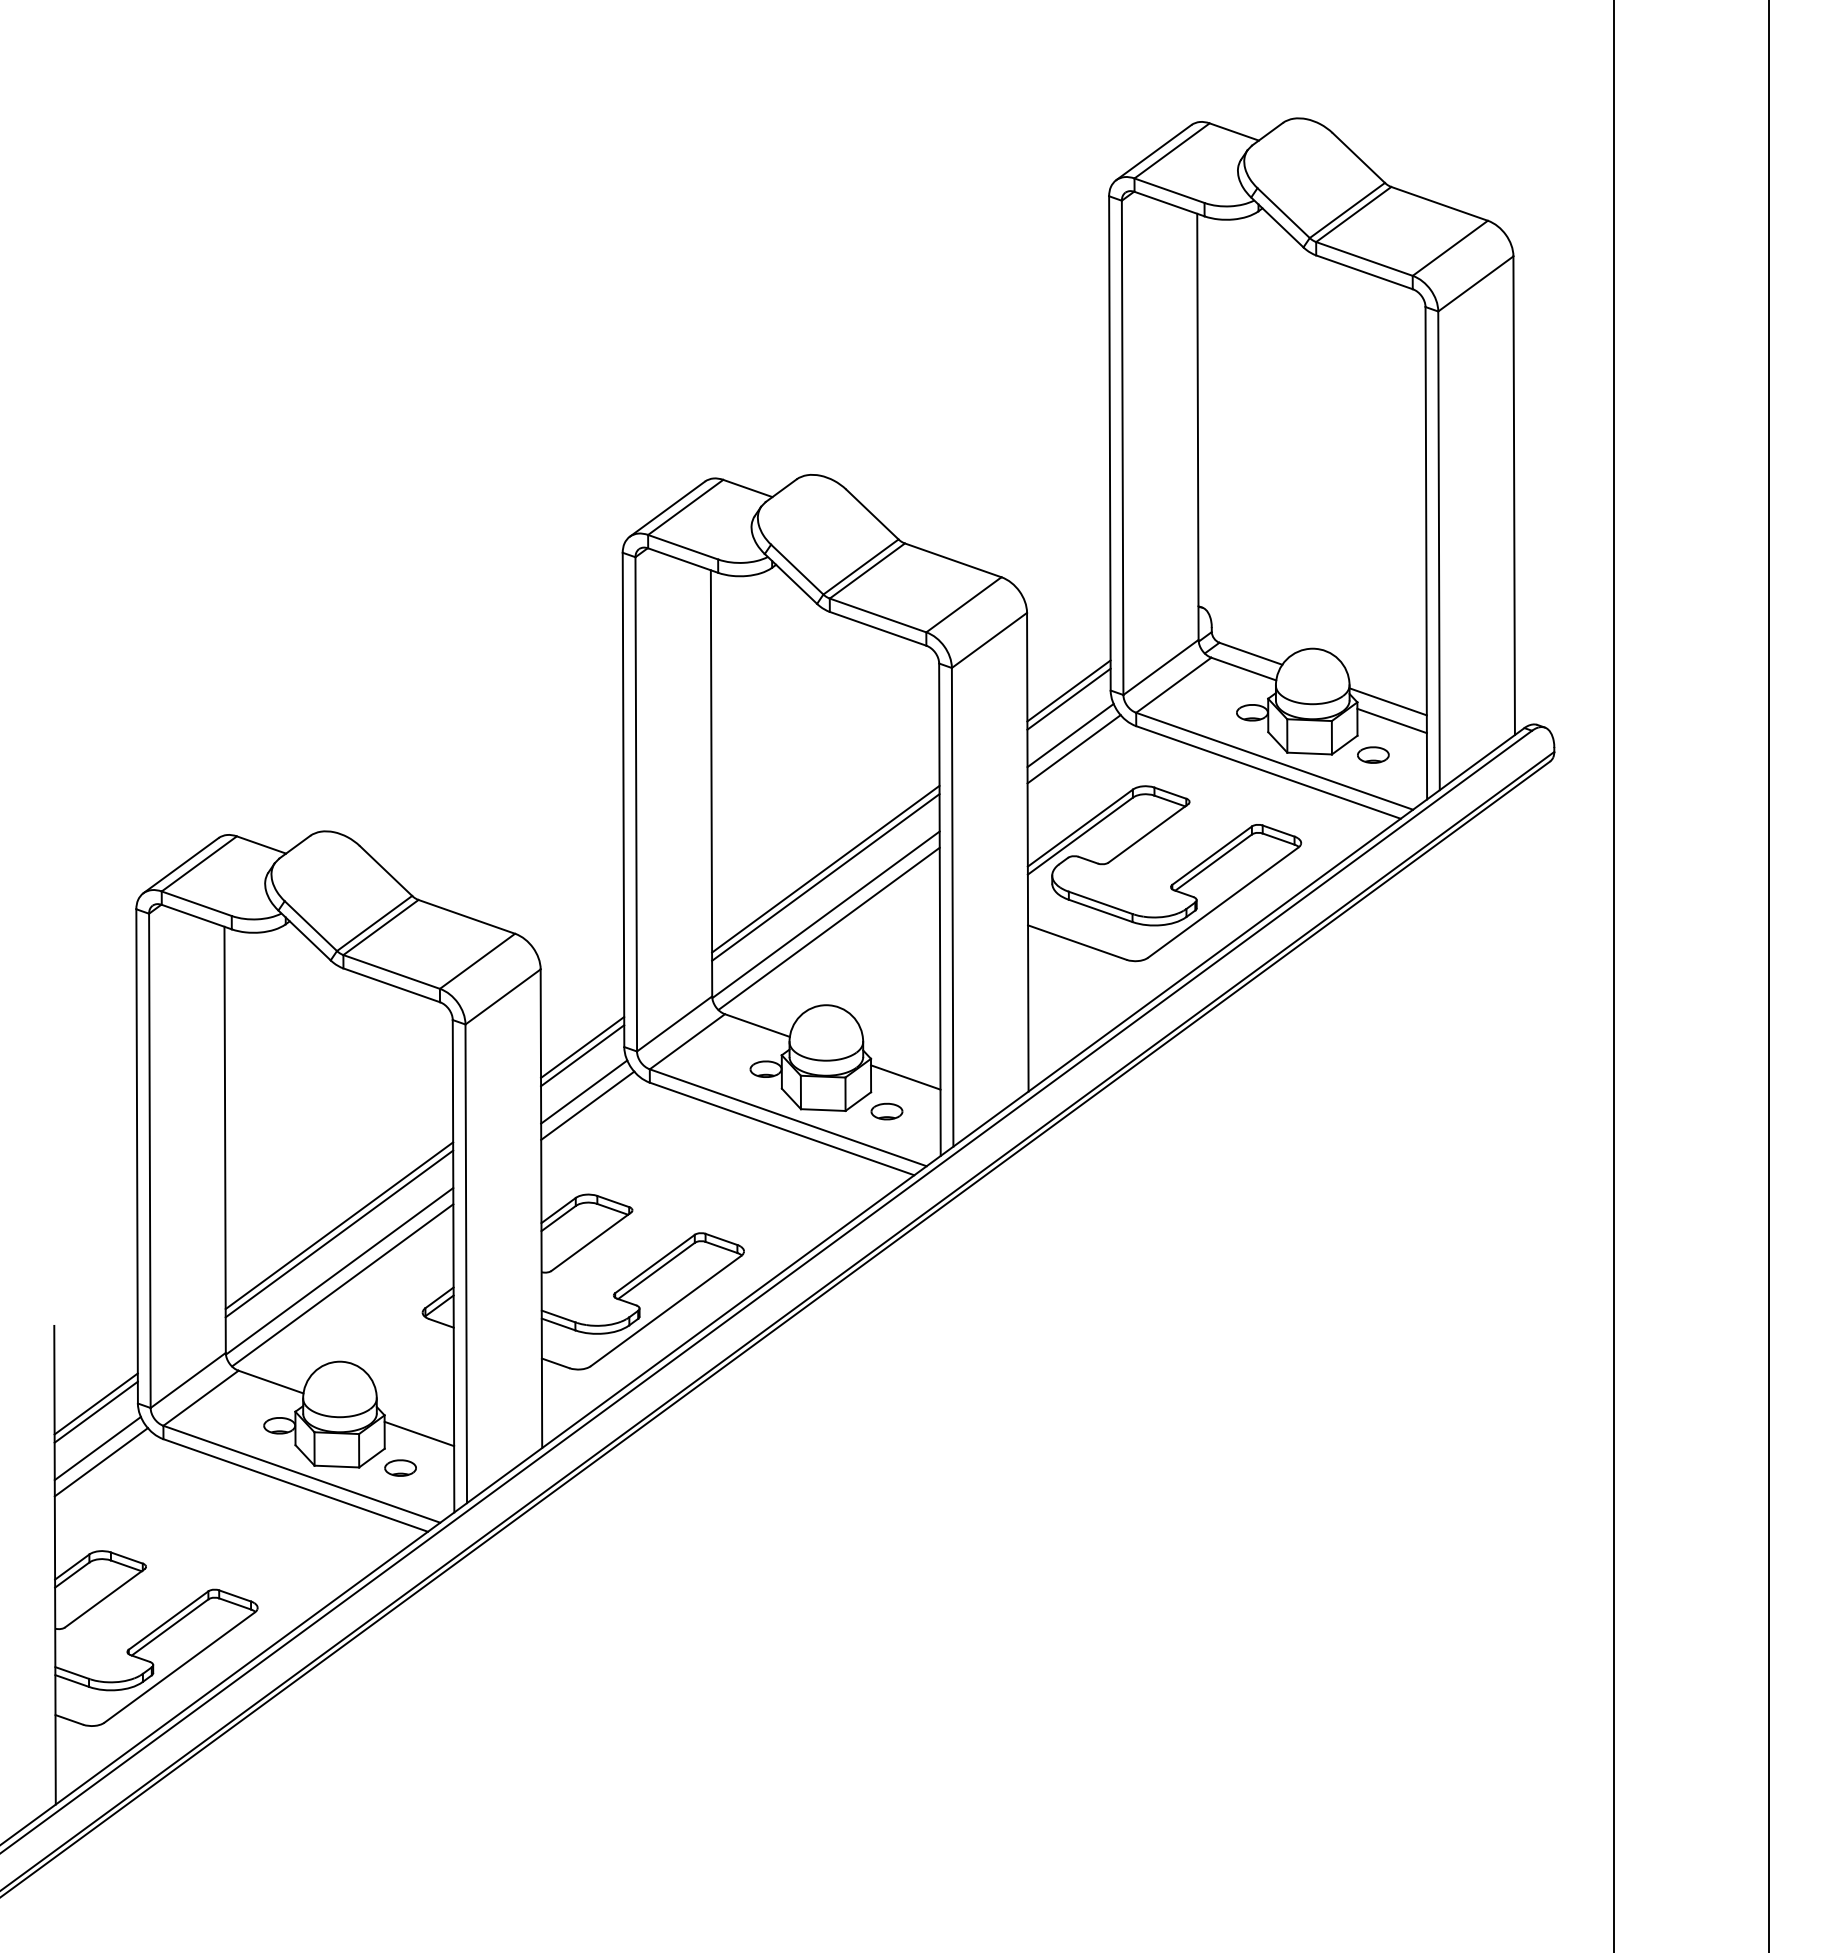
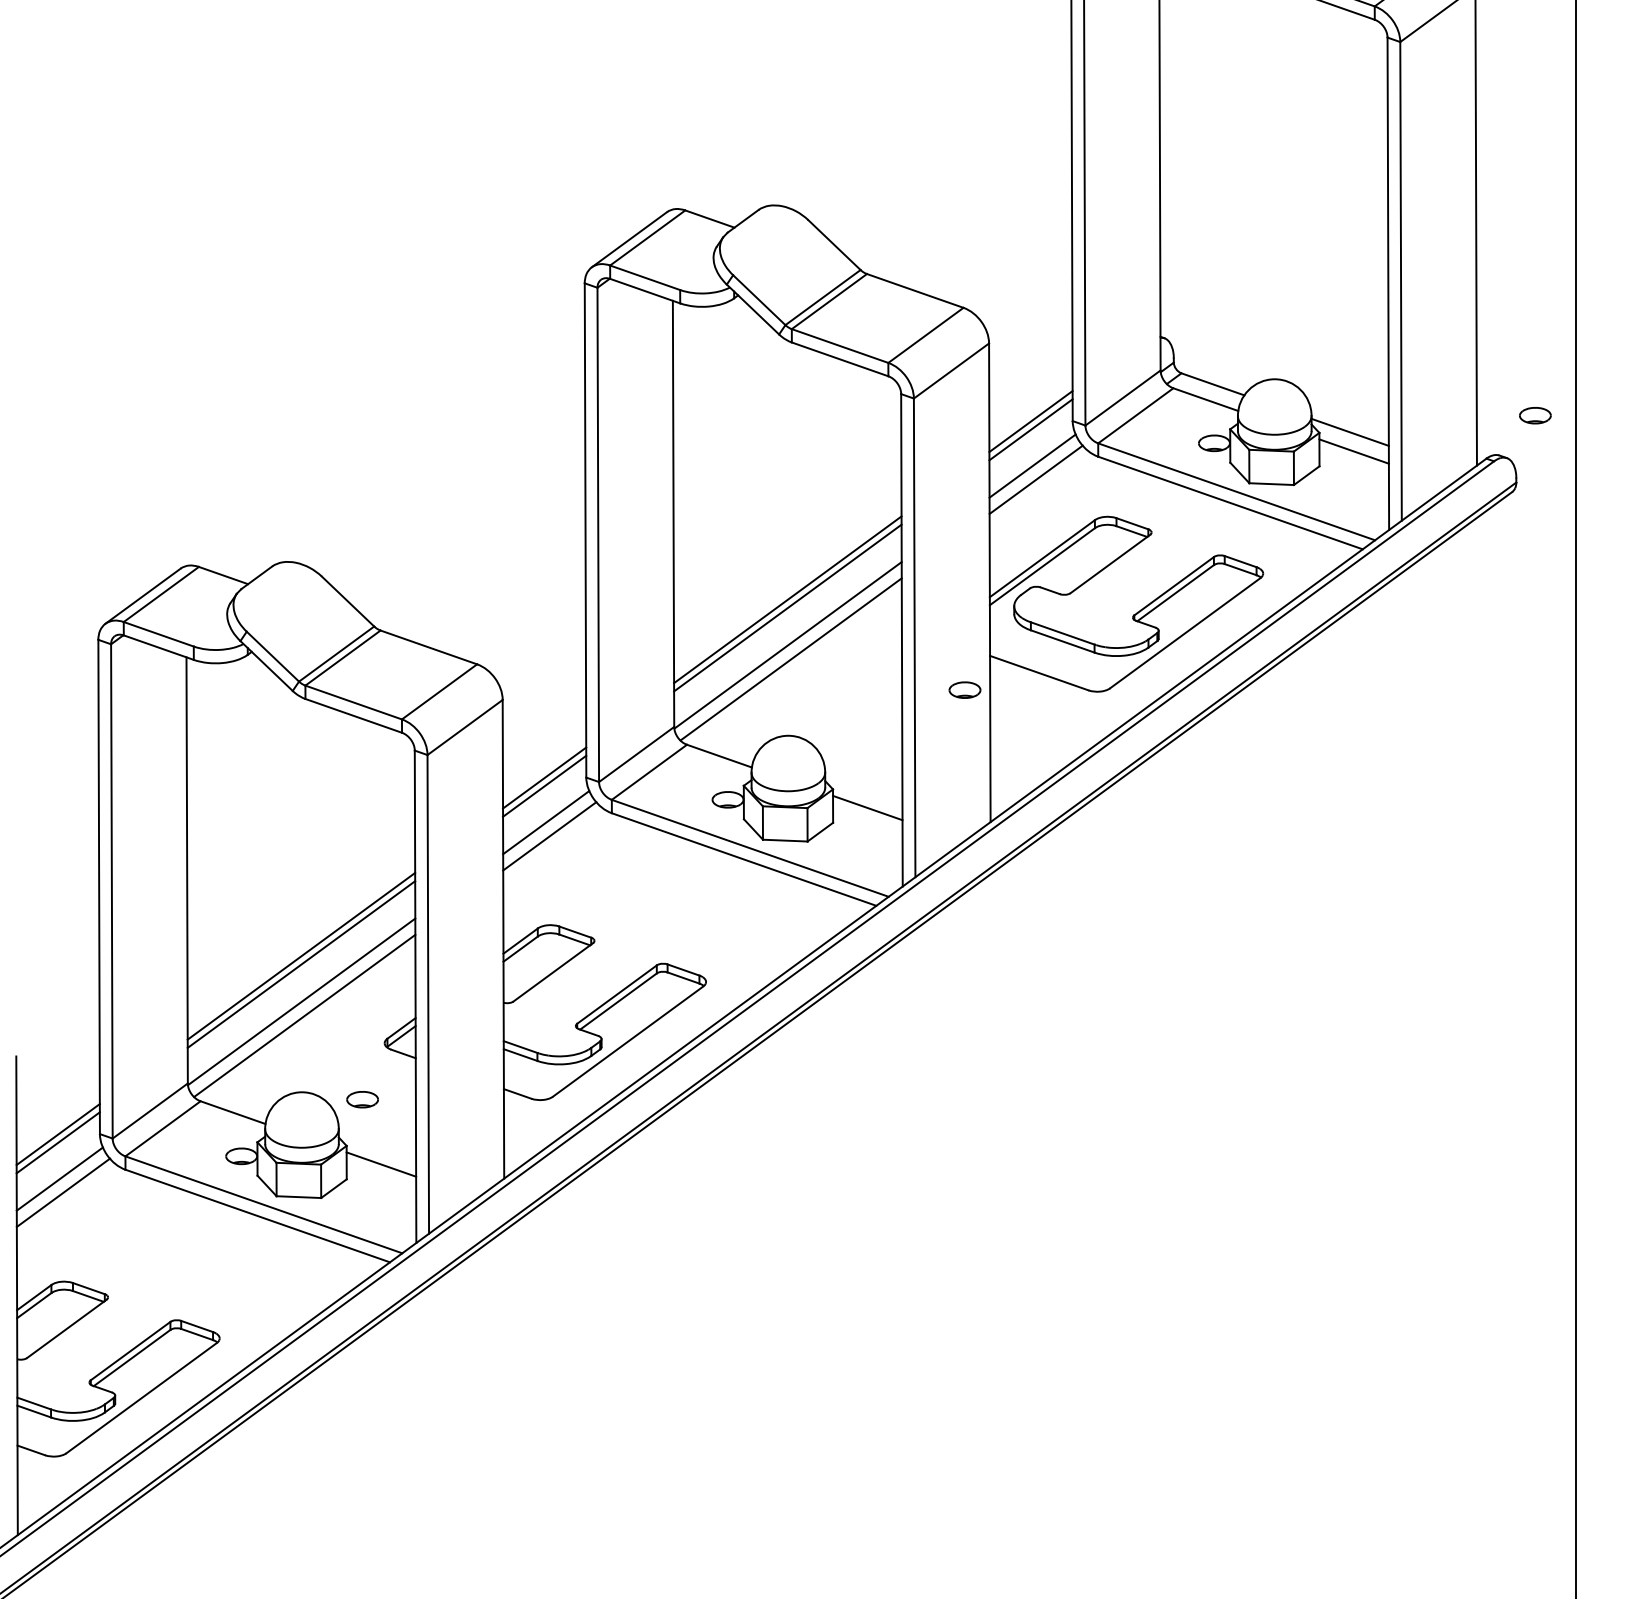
part: (1373, 754) -> (1535, 415), moved
part: (886, 1111) -> (964, 690), moved
part: (400, 1467) -> (362, 1099), moved

